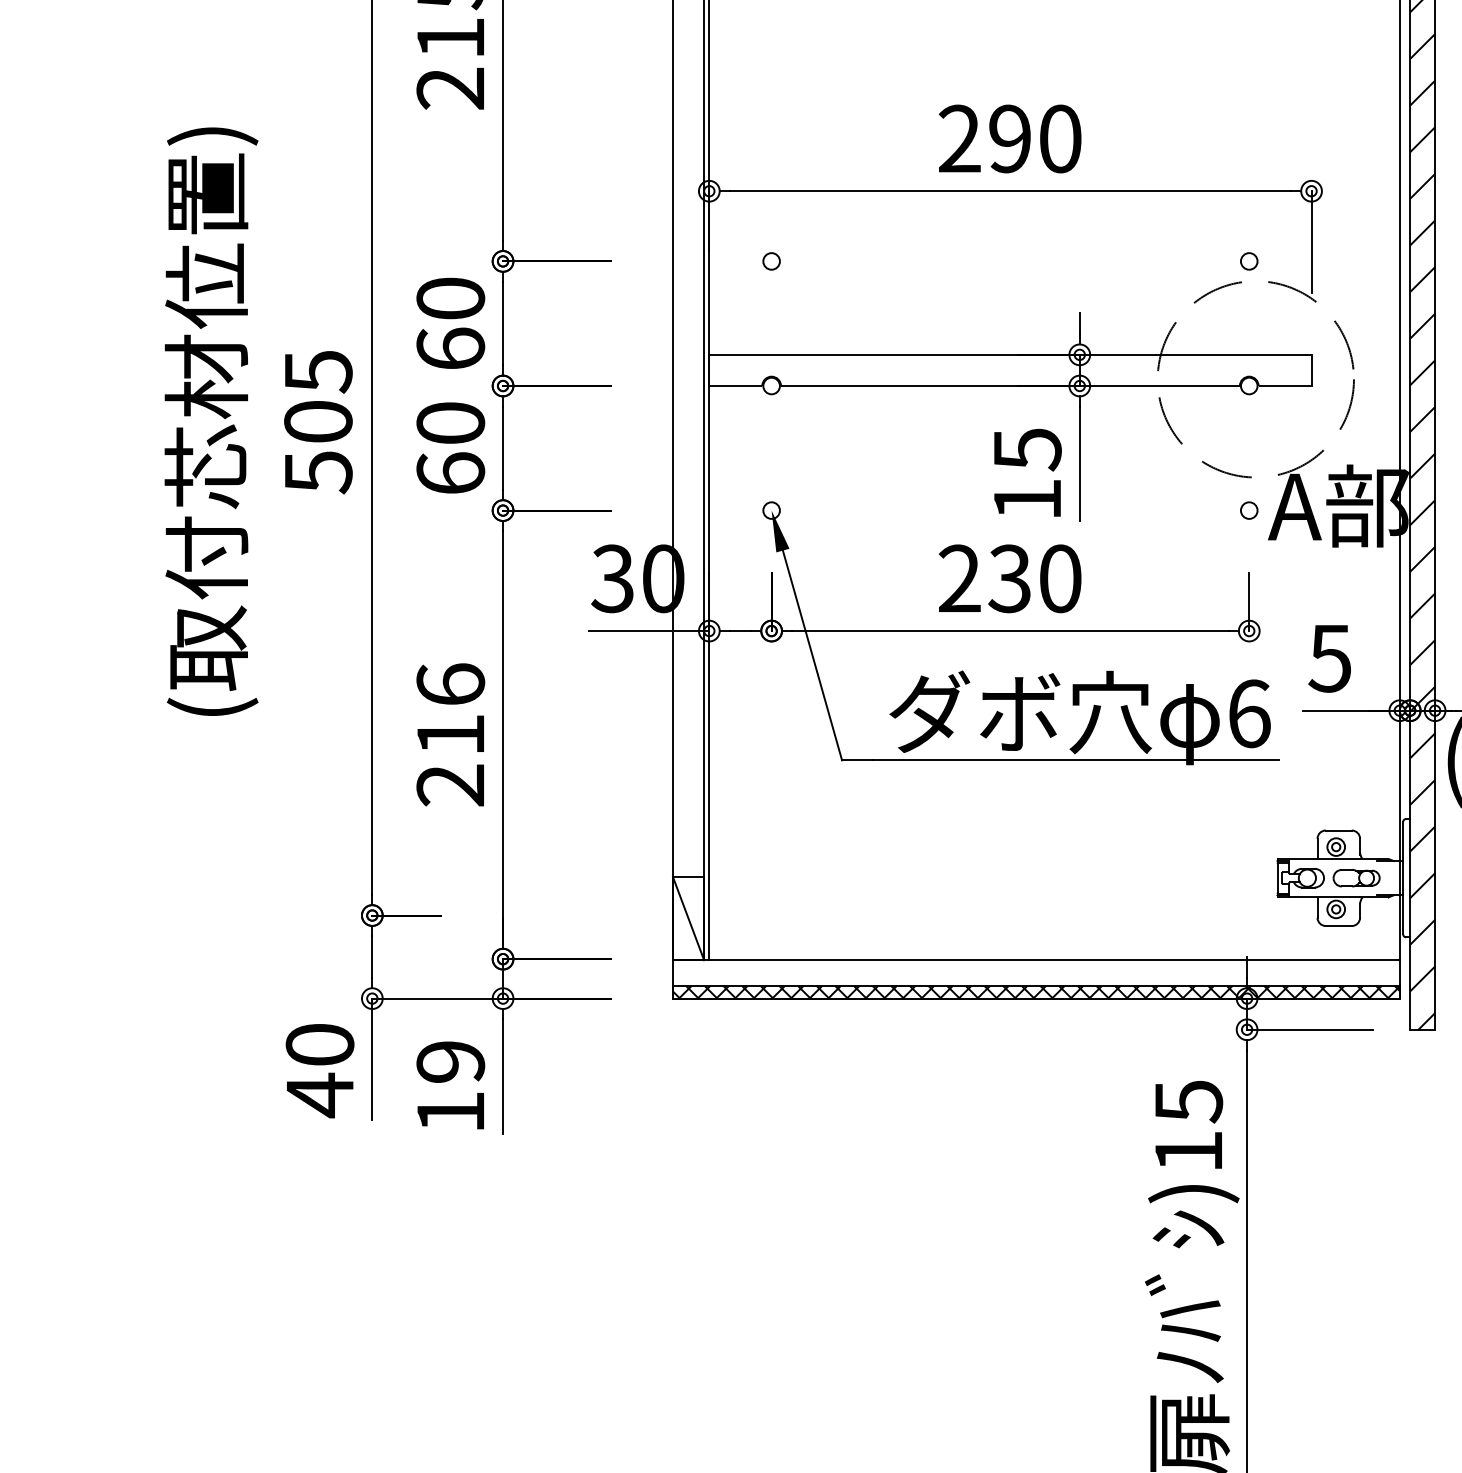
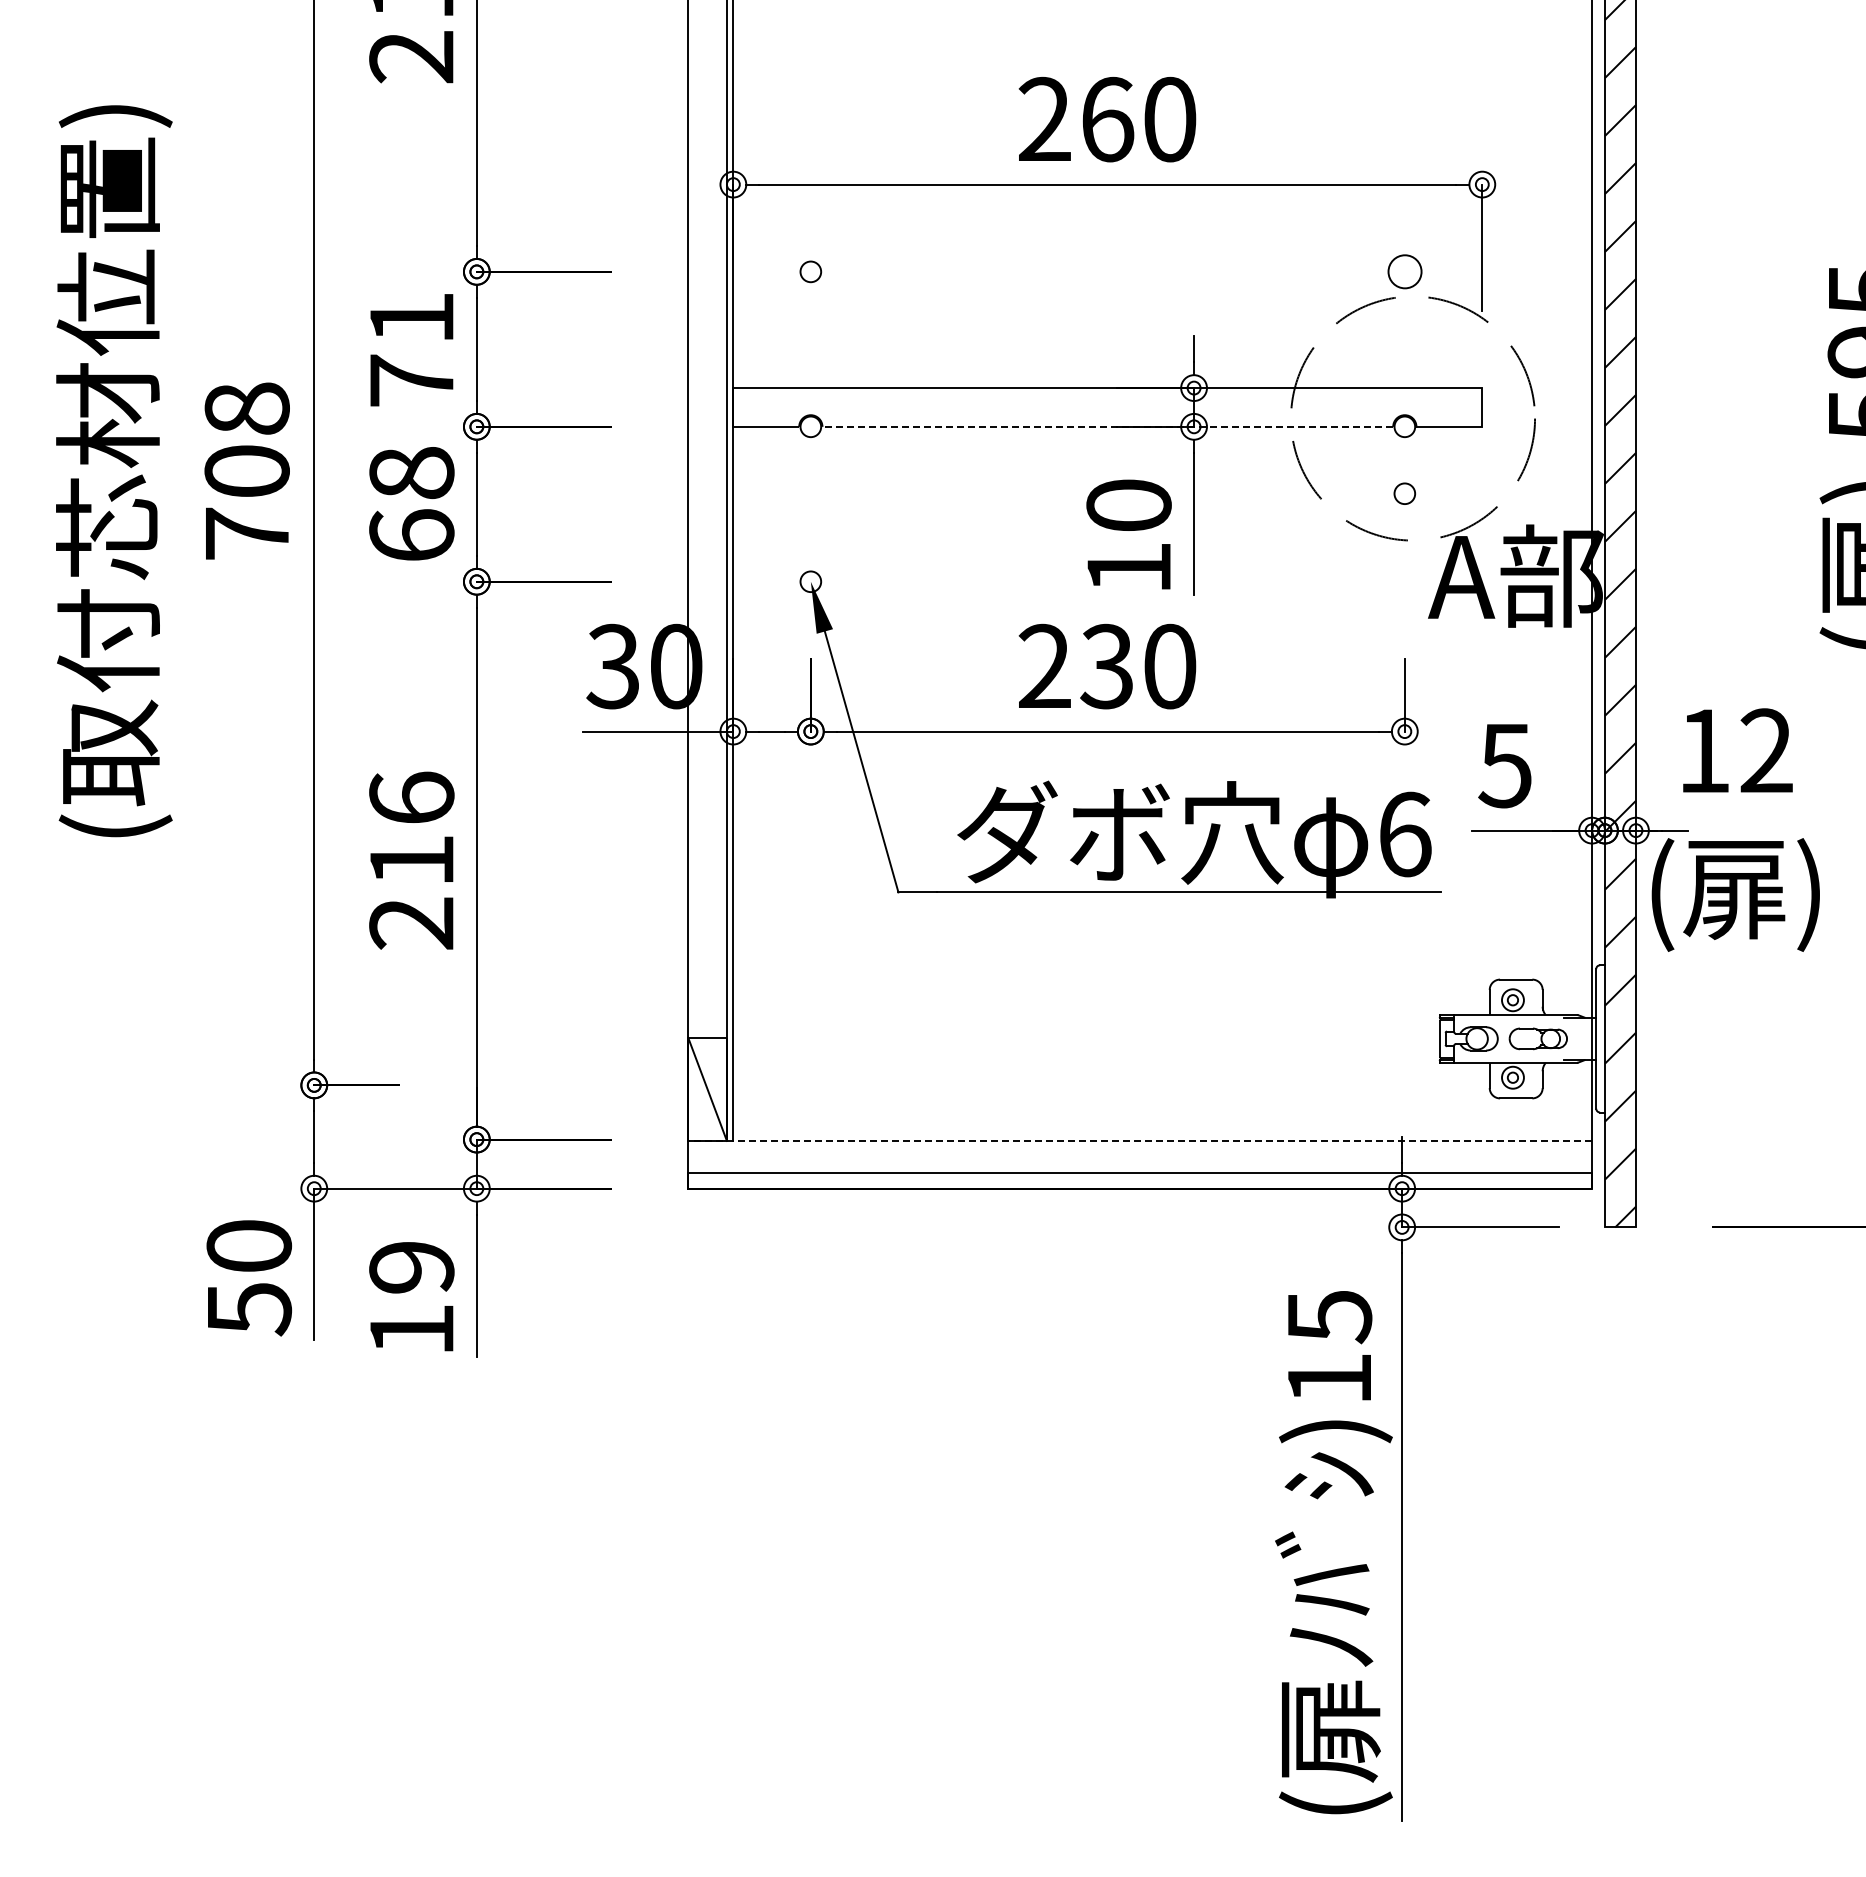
text: (1010, 138) -> (1107, 119), 290 -> 260
circle: (1248, 261) -> (1404, 271), size x1.6
text: (450, 323) -> (411, 349), 60 -> 71
line: (1010, 385) -> (1107, 426), solid -> dashed
text: (317, 421) -> (246, 471), 505 -> 708
text: (450, 423) -> (411, 473), 60 -> 68
text: (1027, 450) -> (1128, 506), 15 -> 10
circle: (1248, 510) -> (1404, 493), moved
line: (1036, 959) -> (1140, 1140), solid -> dashed
hatch: (1036, 992) -> (1140, 1180), removed
text: (321, 1094) -> (250, 1308), 40 -> 50

